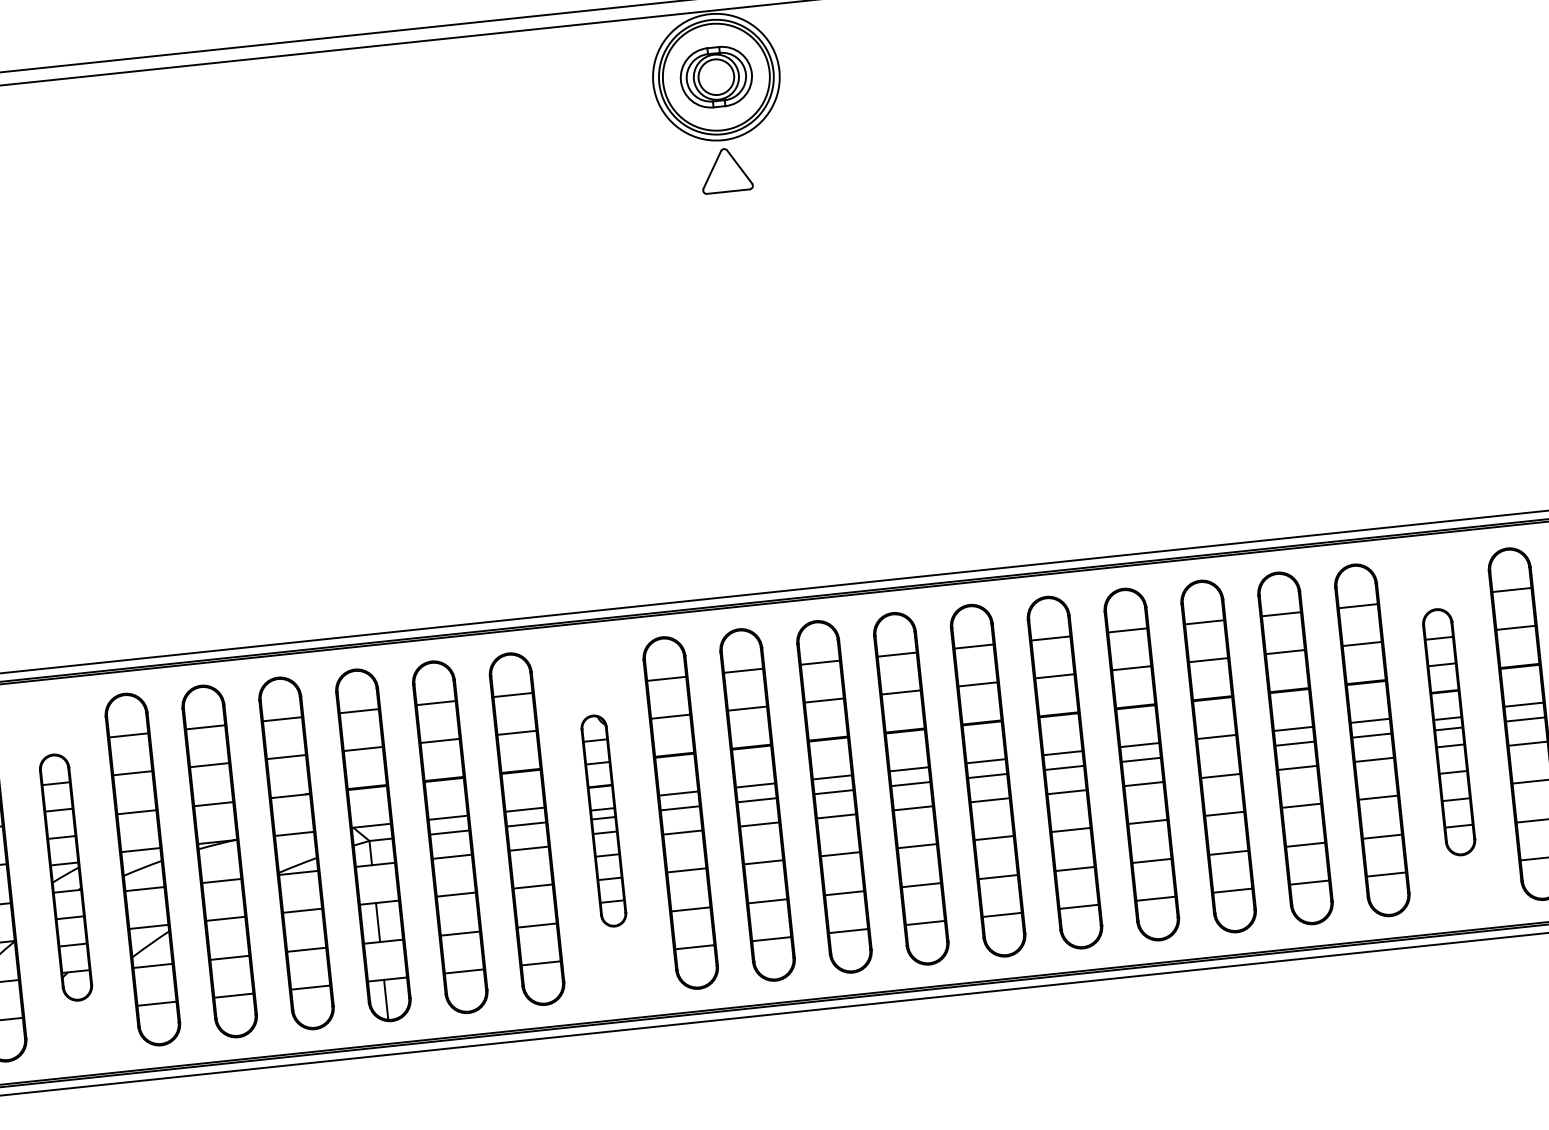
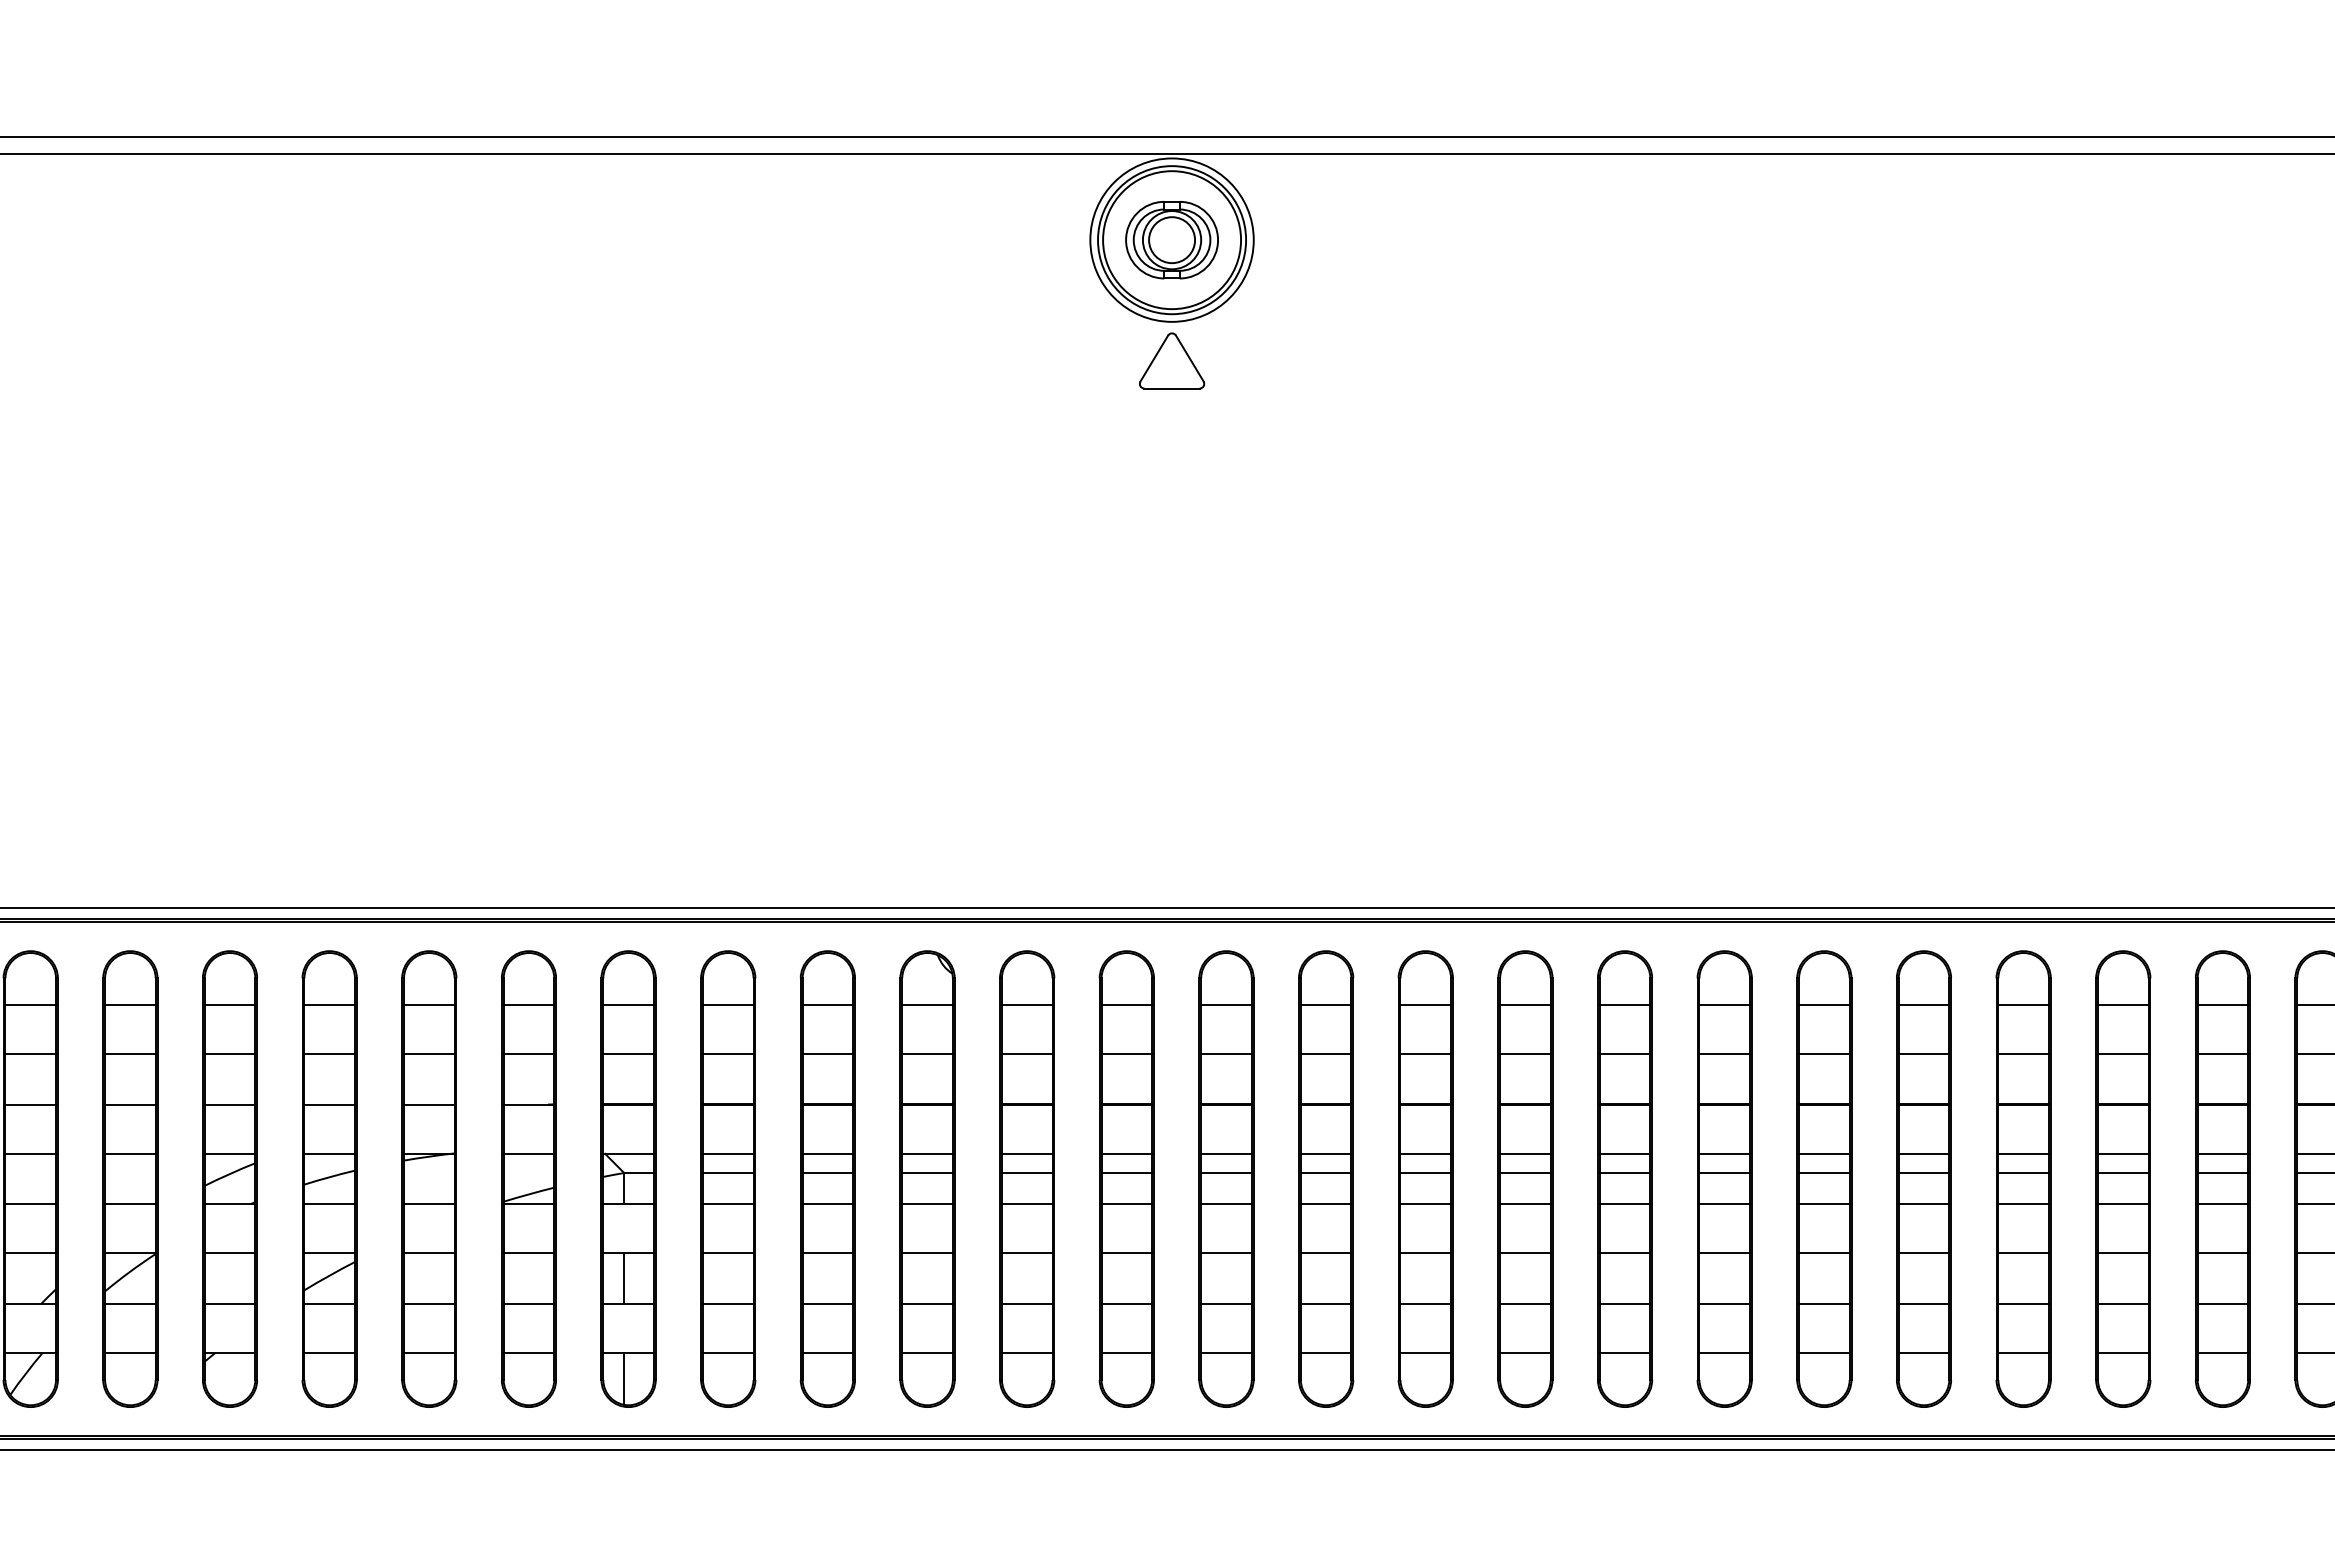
part: (1449, 731) -> (2023, 1178), size x1.43
line: (1218, 752) -> (1724, 1173), added
part: (603, 820) -> (927, 1178), size x1.67
part: (65, 877) -> (229, 1178), size x1.43

